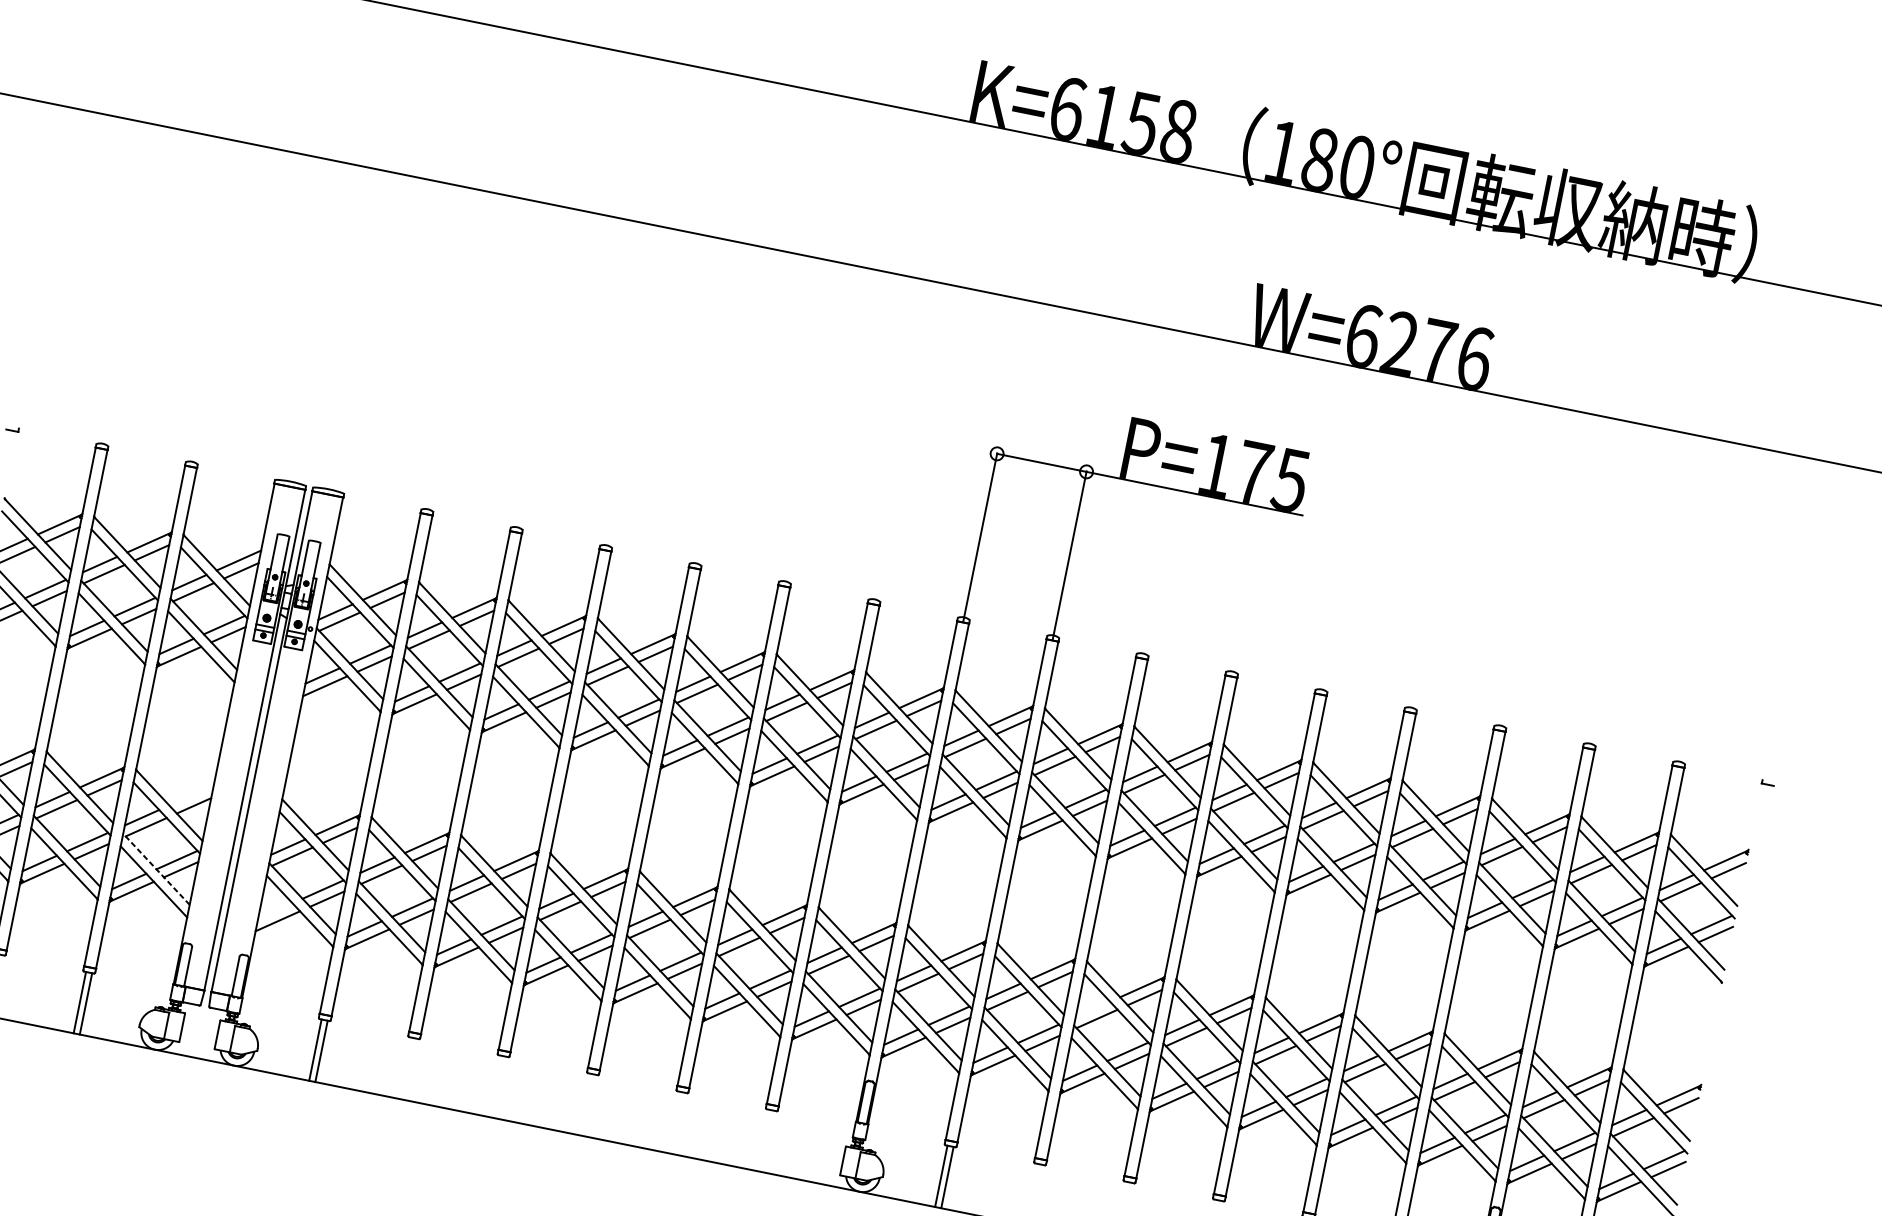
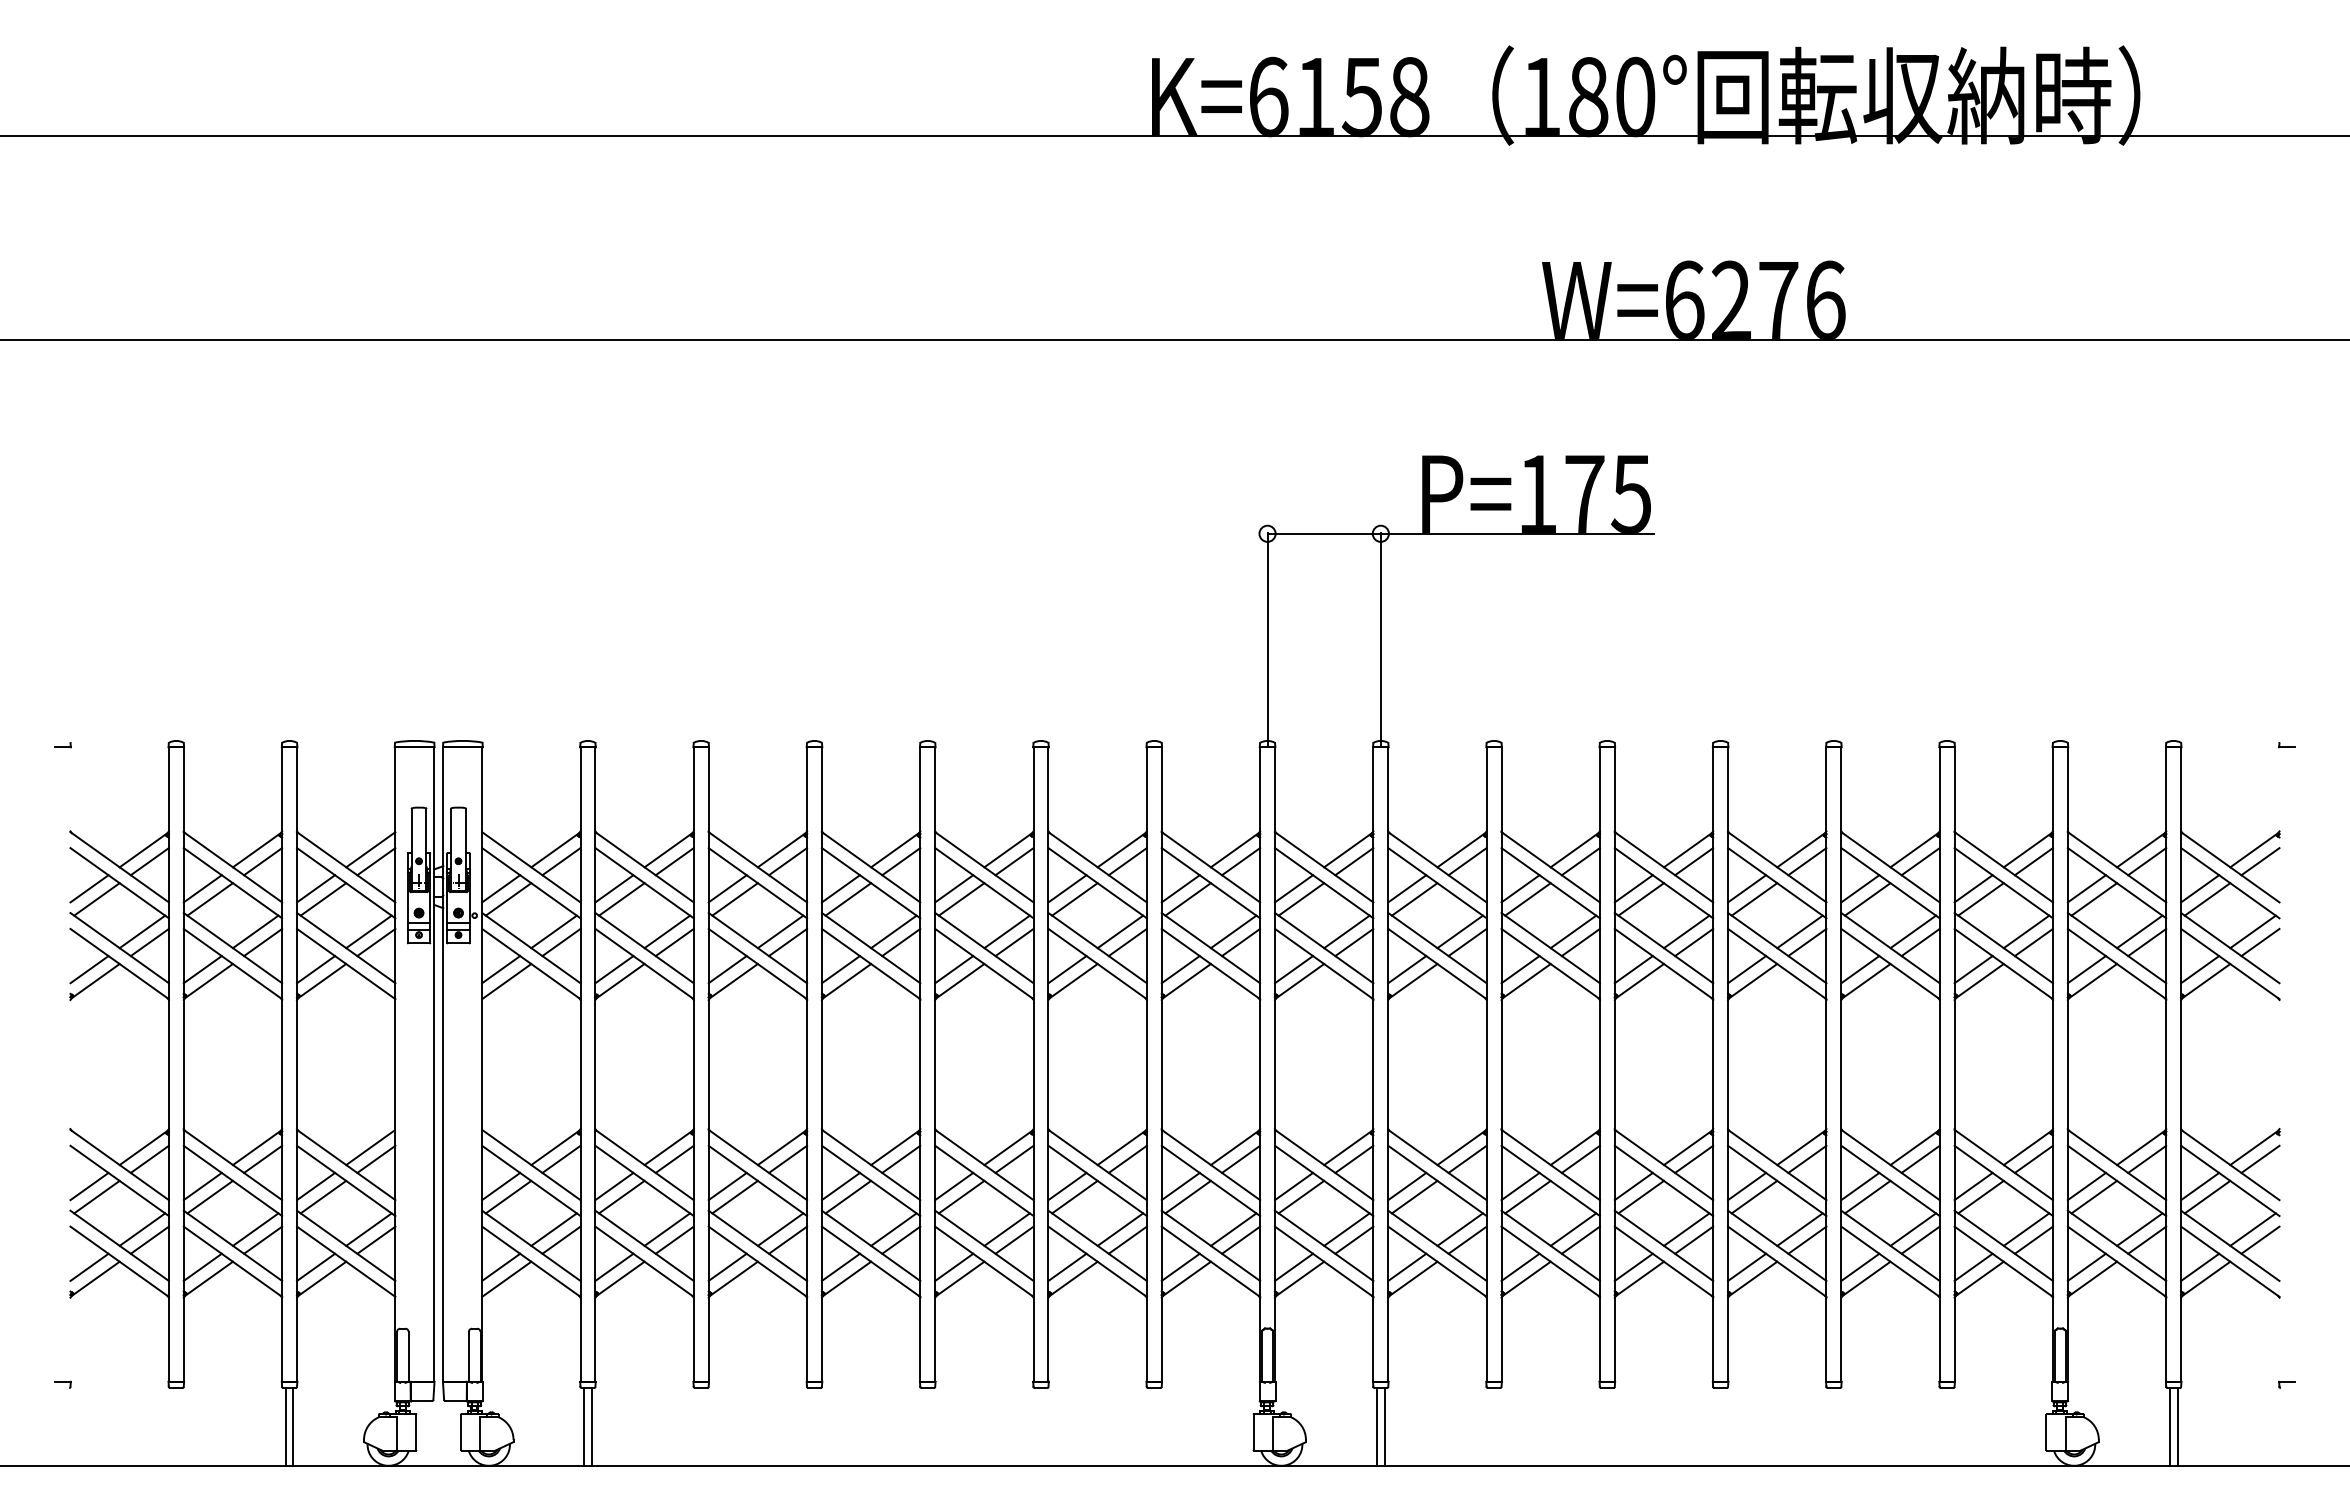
line: (191, 795) -> (370, 1147), added
line: (155, 868) -> (345, 1245), dashed -> solid
line: (275, 910) -> (501, 1266), added
line: (1092, 1009) -> (1520, 1186), added

